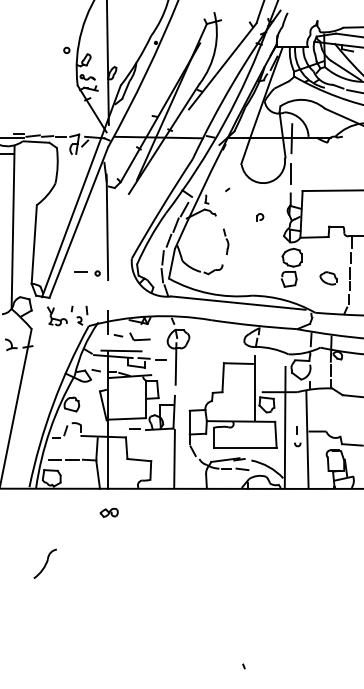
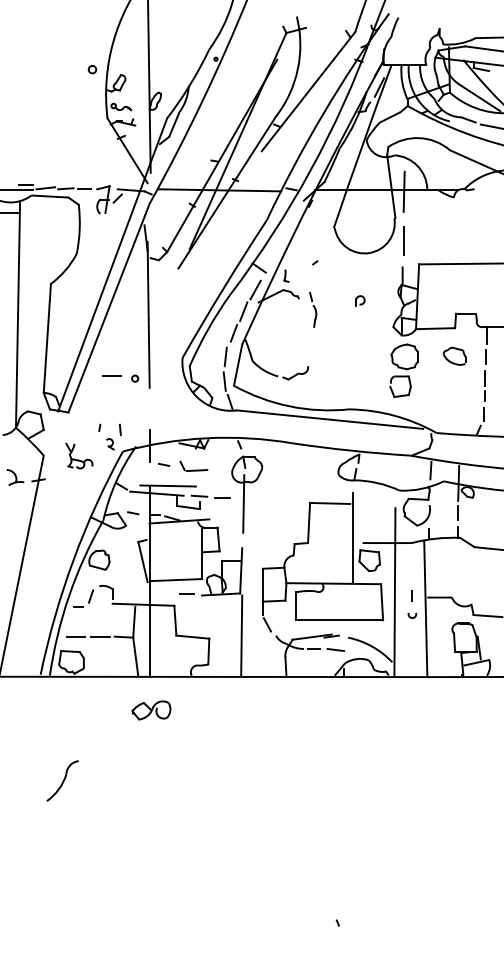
part: (226, 241) -> (313, 309), moved
part: (328, 278) -> (454, 356), moved
part: (57, 316) -> (79, 456), moved
part: (108, 512) -> (150, 709), size x1.6

